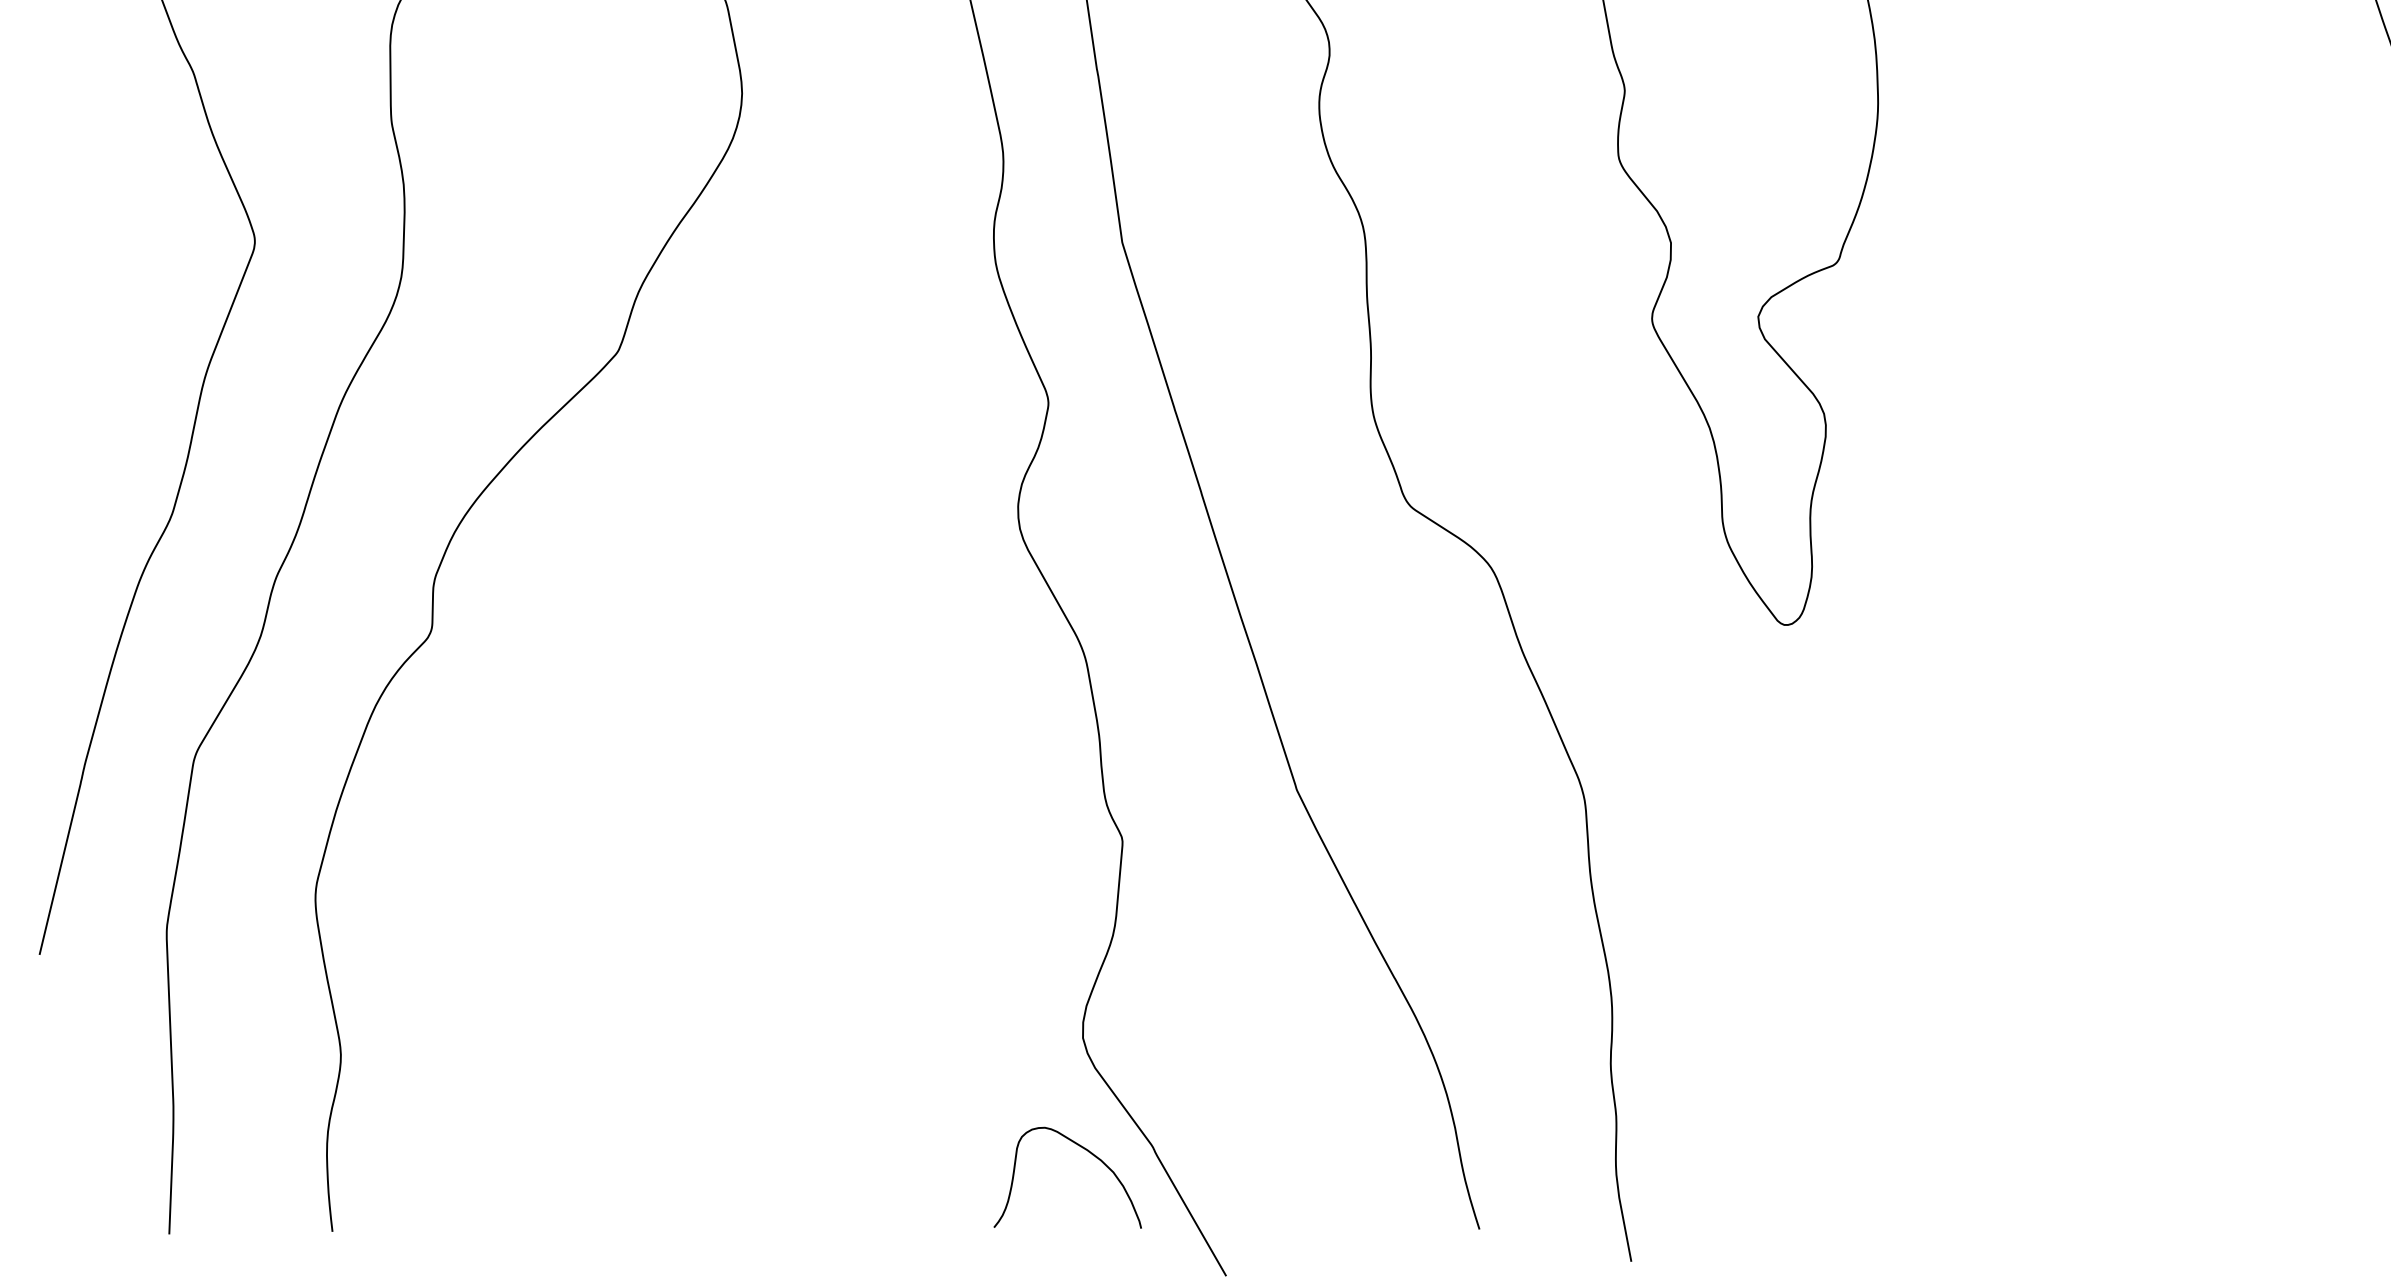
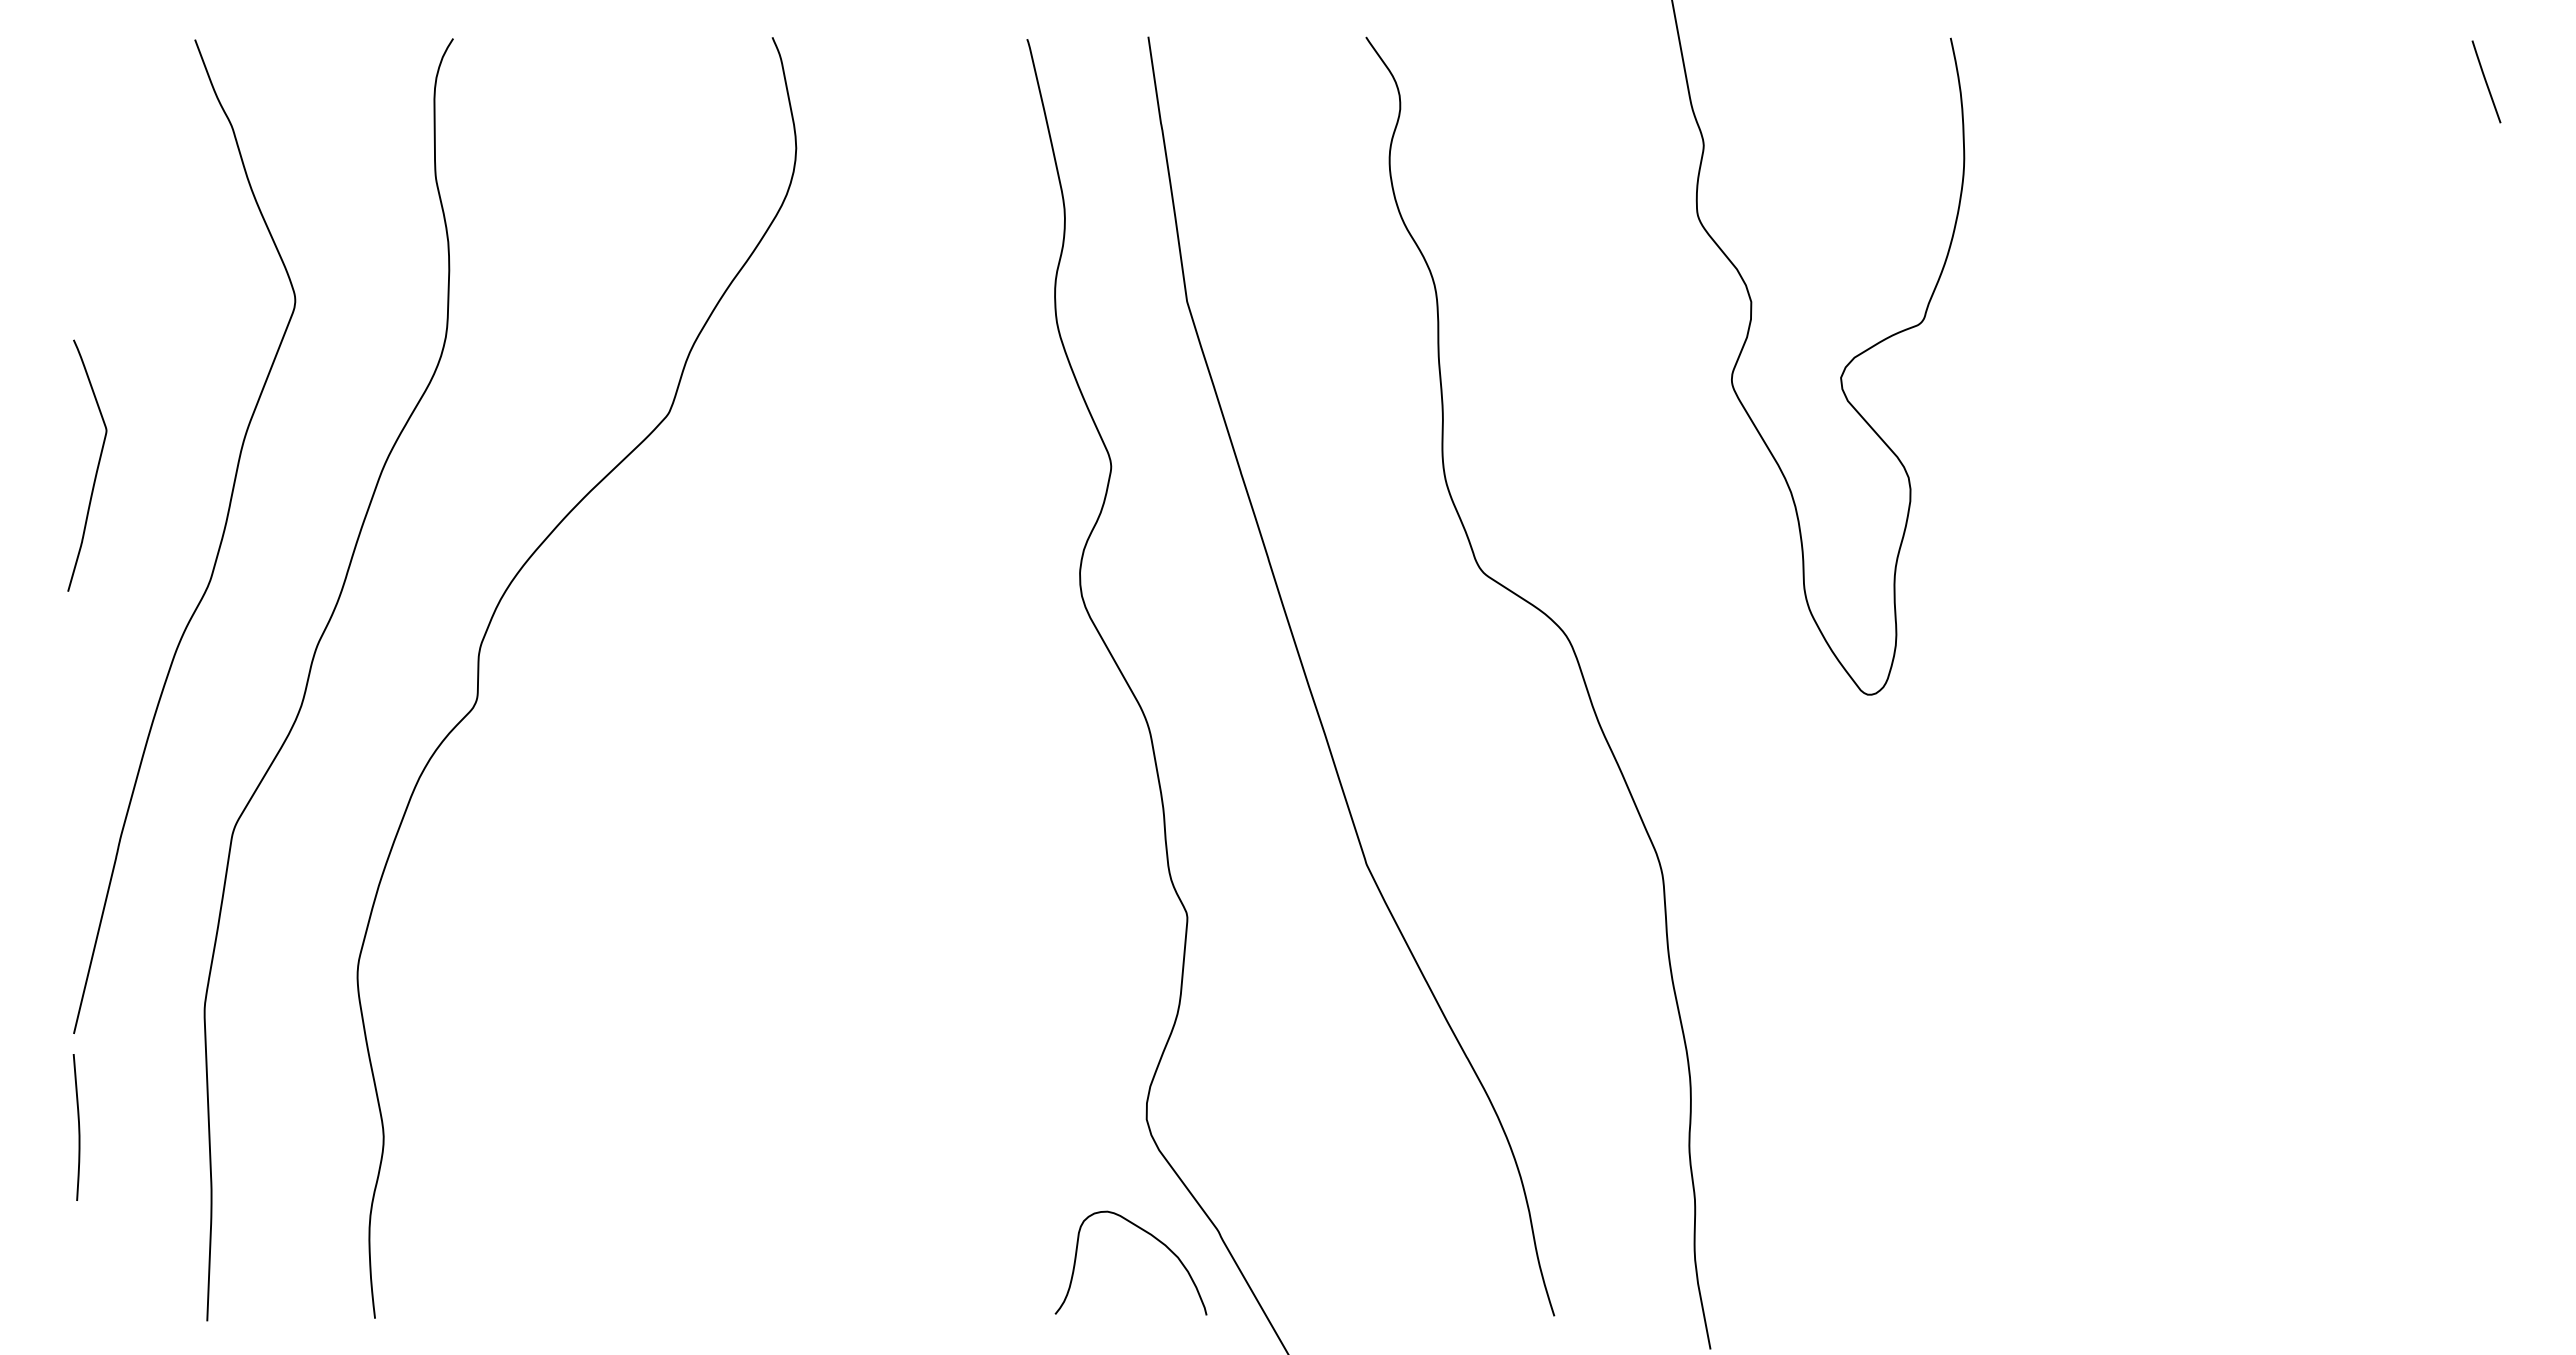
curve: (61, 404) -> (96, 468), added
curve: (44, 1045) -> (78, 1127), added

